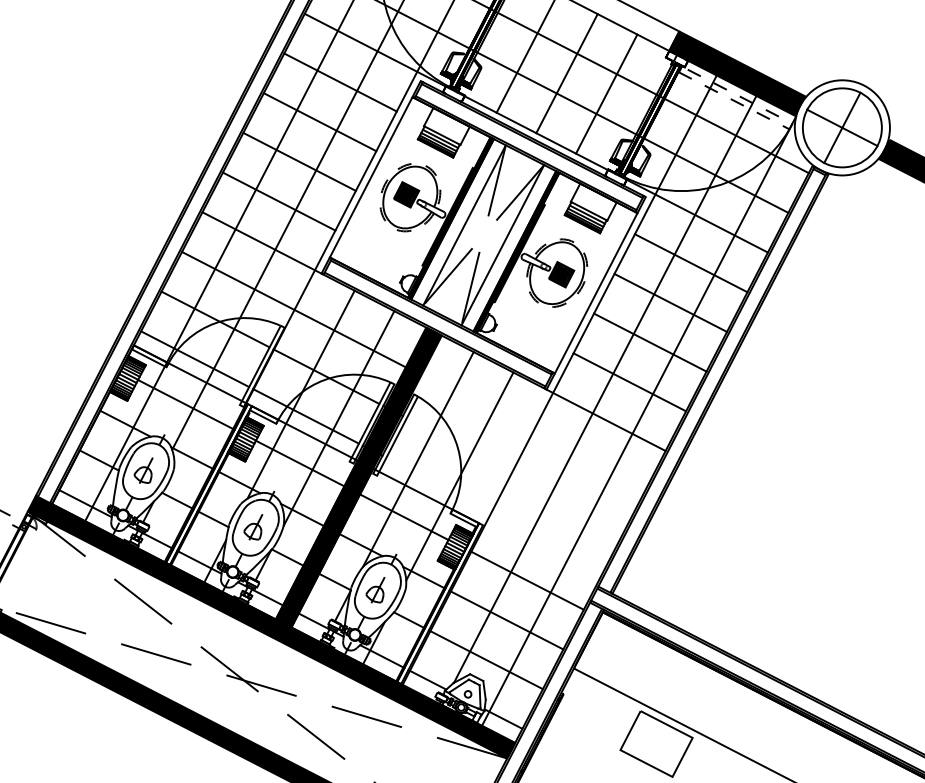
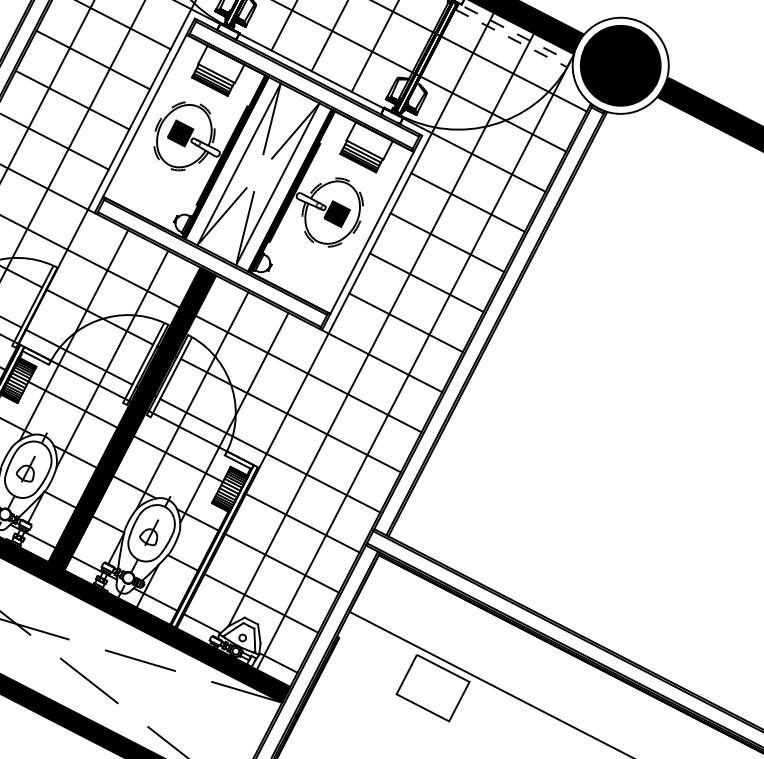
fill: (841, 127) -> (619, 65), added
line: (533, 432) -> (308, 373), added
line: (515, 474) -> (290, 415), added
line: (495, 513) -> (270, 455), added

